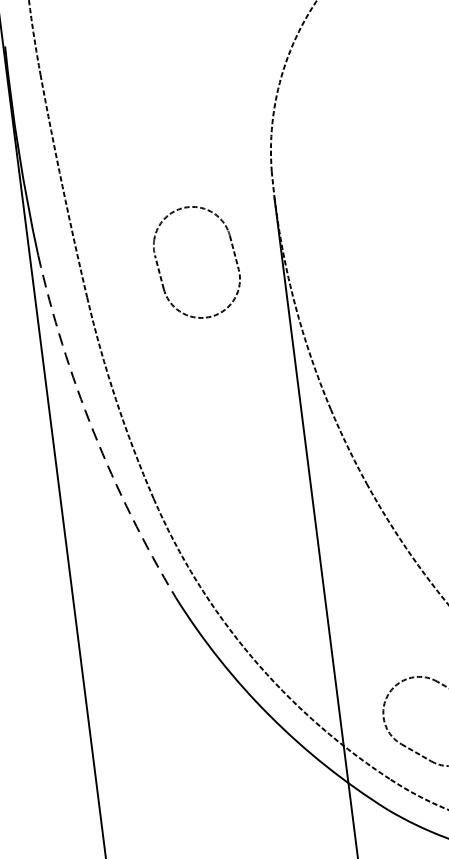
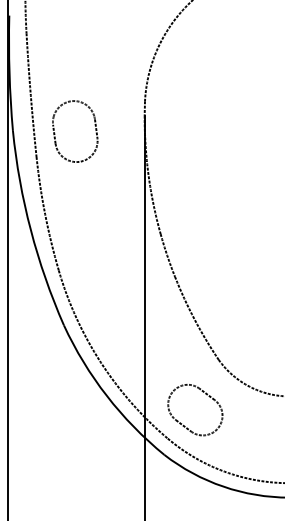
part: (230, 246) -> (94, 125), moved
arc: (93, 432) -> (30, 230), dashed -> solid

